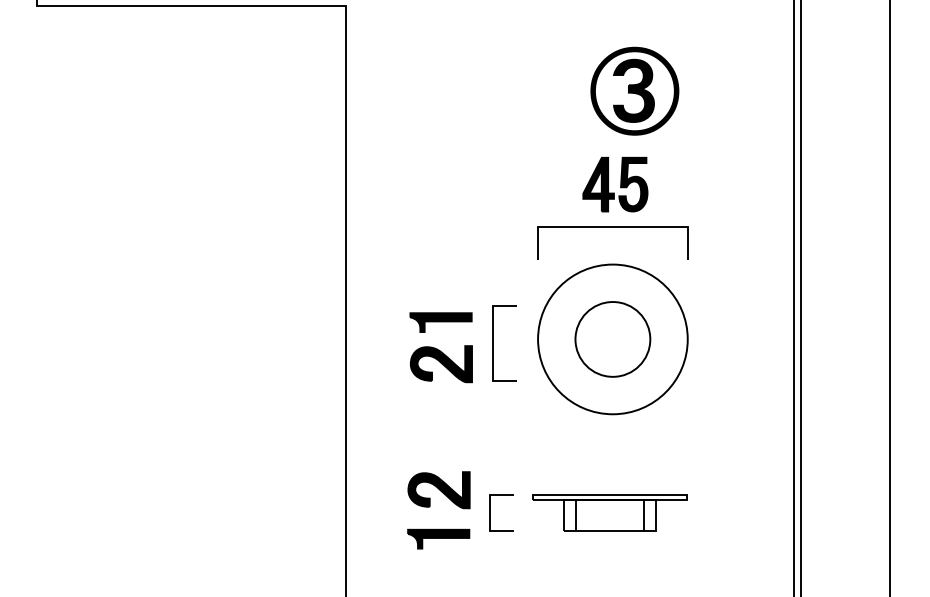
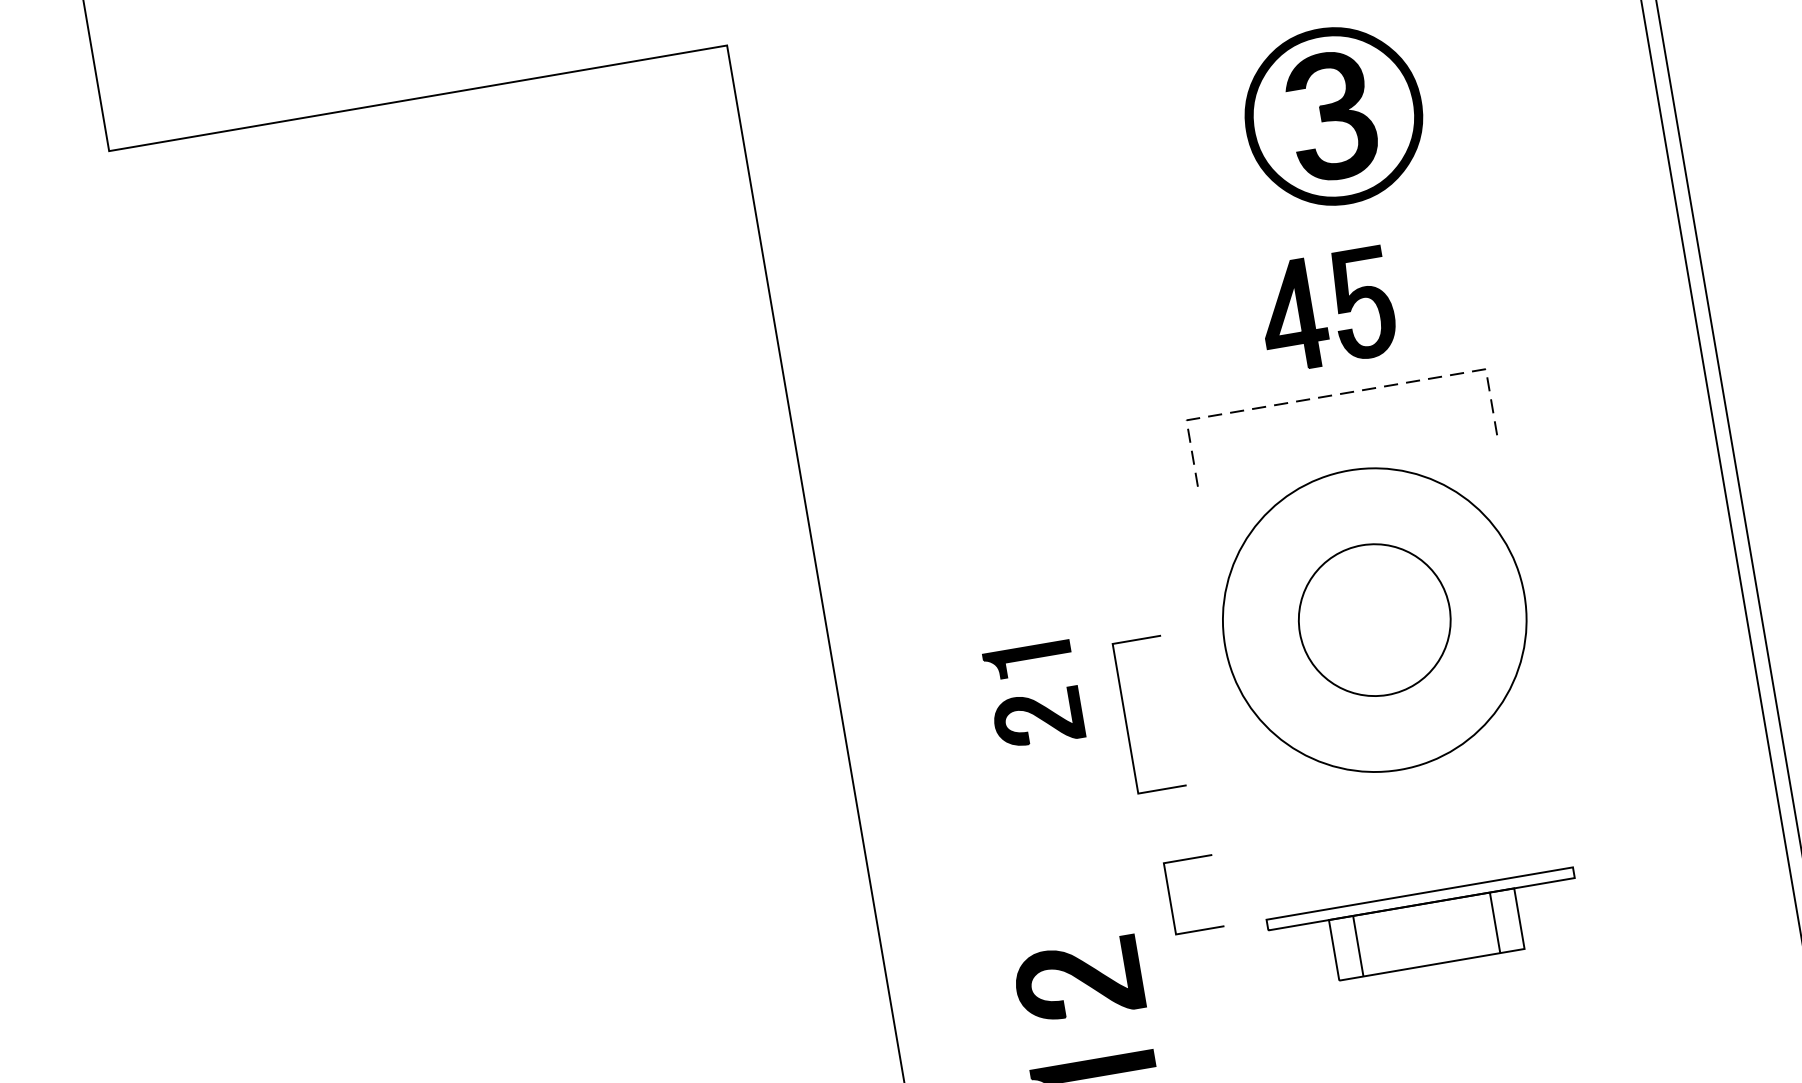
line: (612, 226) -> (1335, 394), solid -> dashed
line: (493, 343) -> (1127, 718), moved
part: (440, 347) -> (1032, 695), size x0.7
line: (490, 512) -> (1170, 898), moved
part: (609, 512) -> (1424, 928), moved

